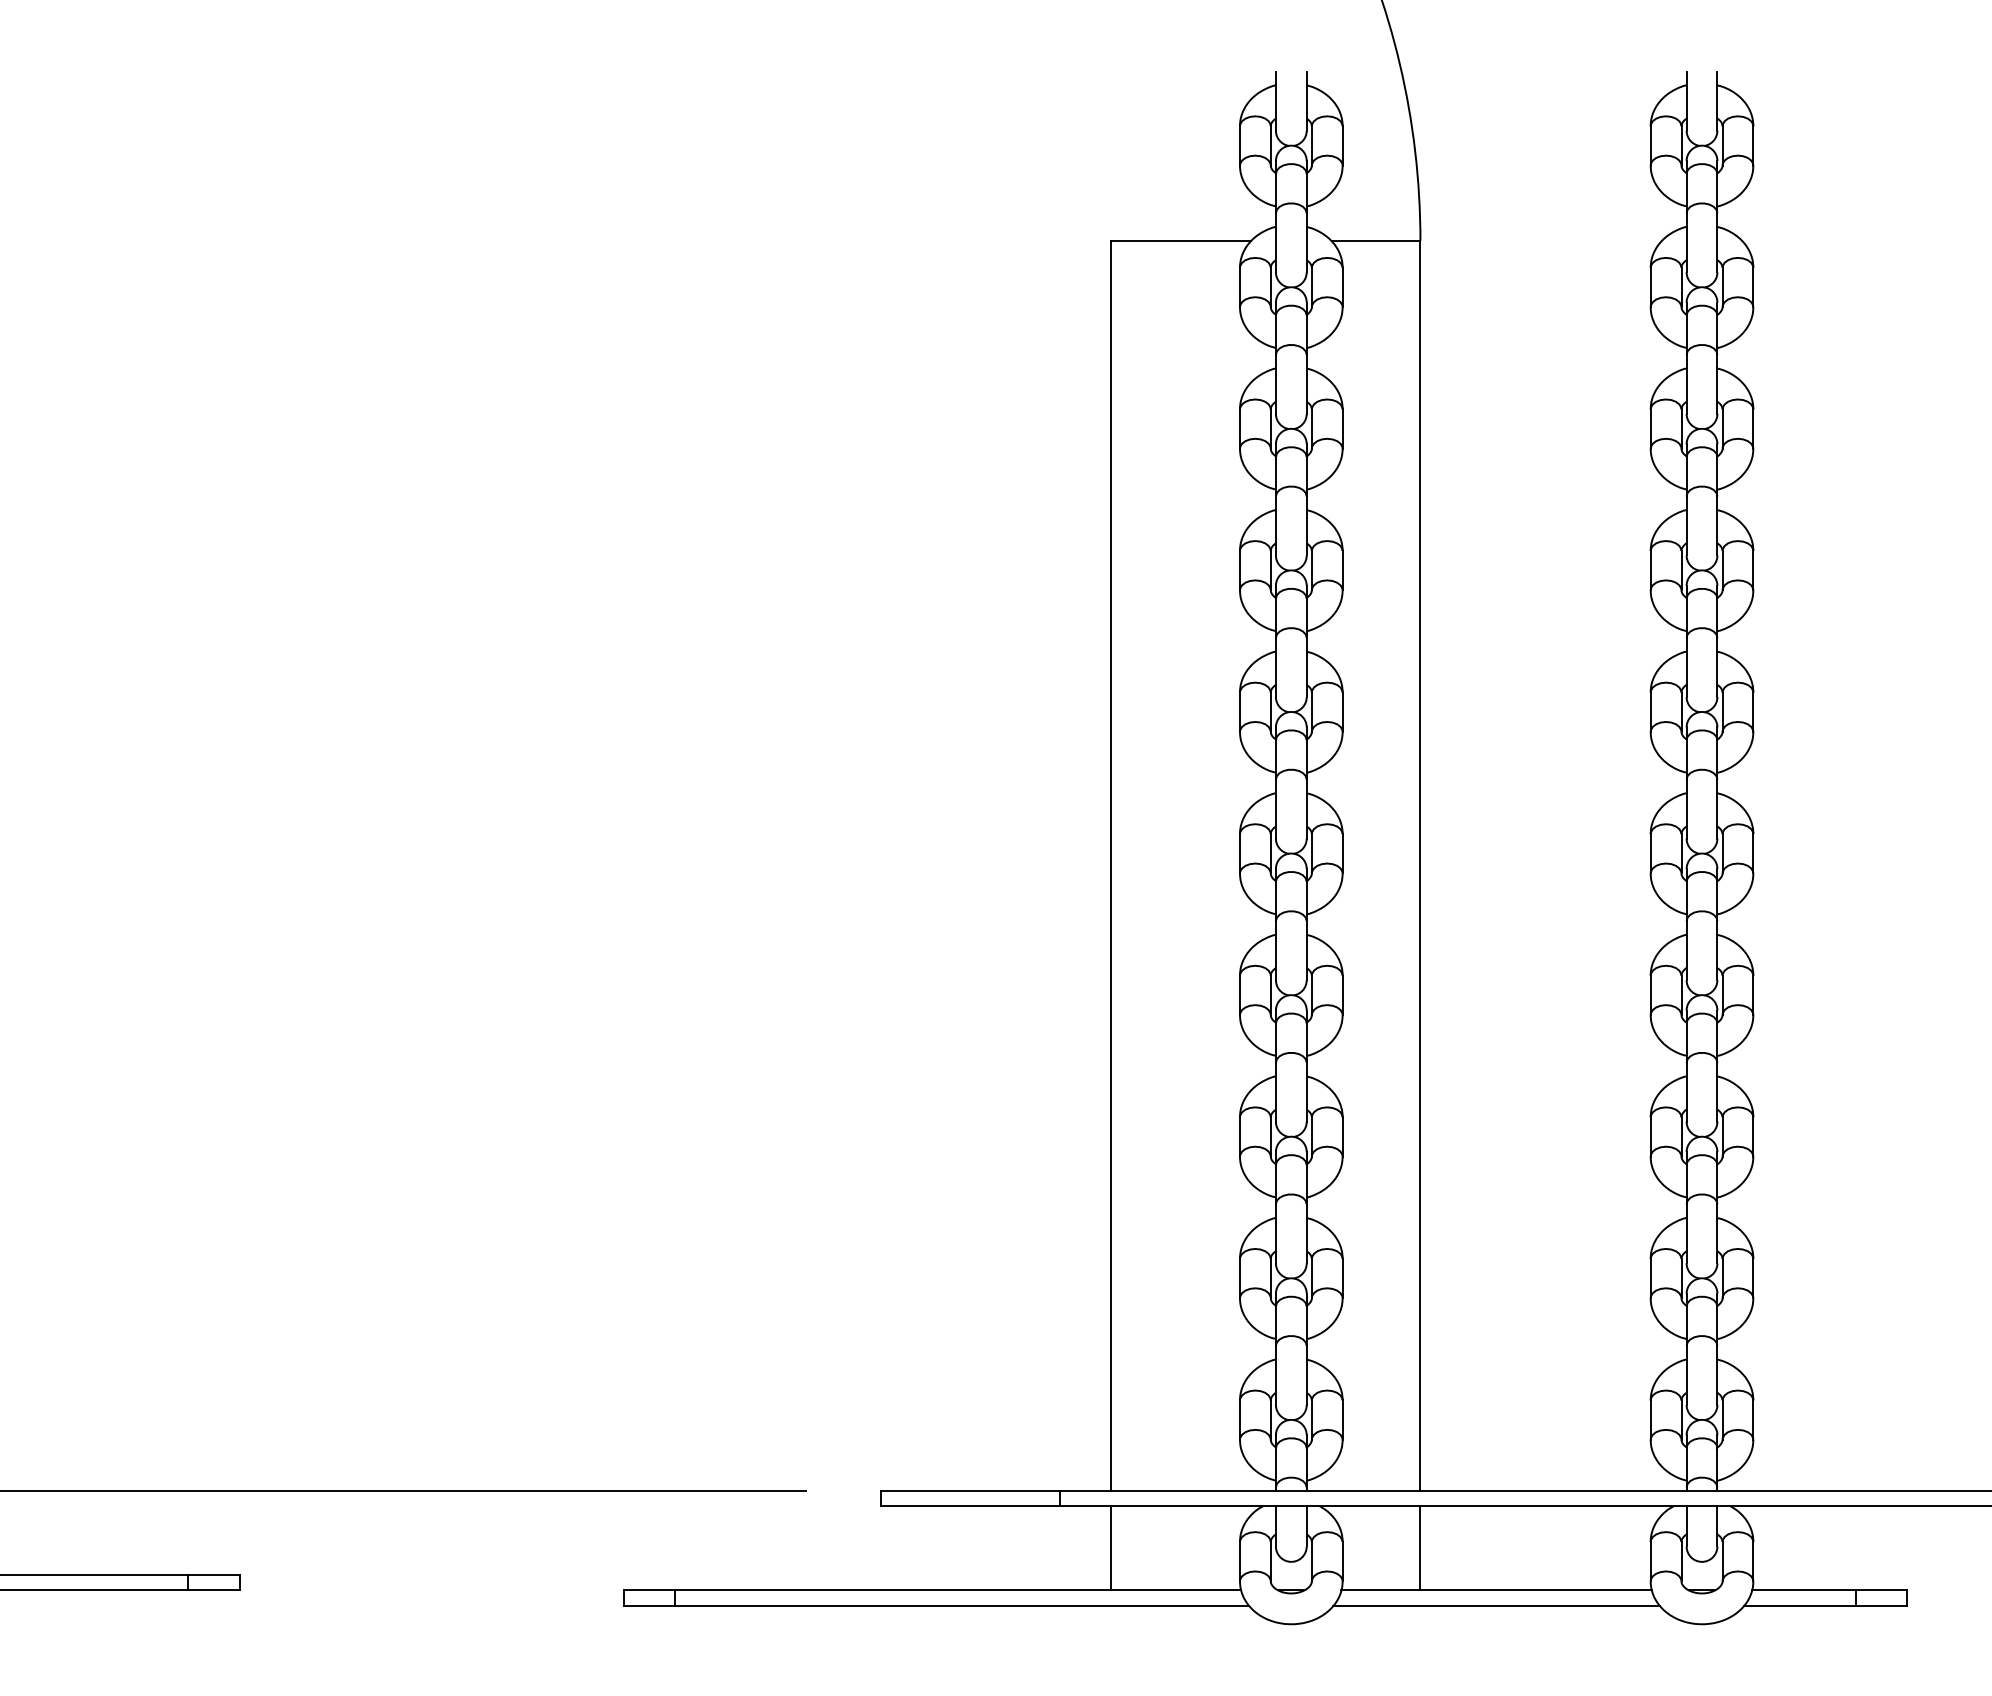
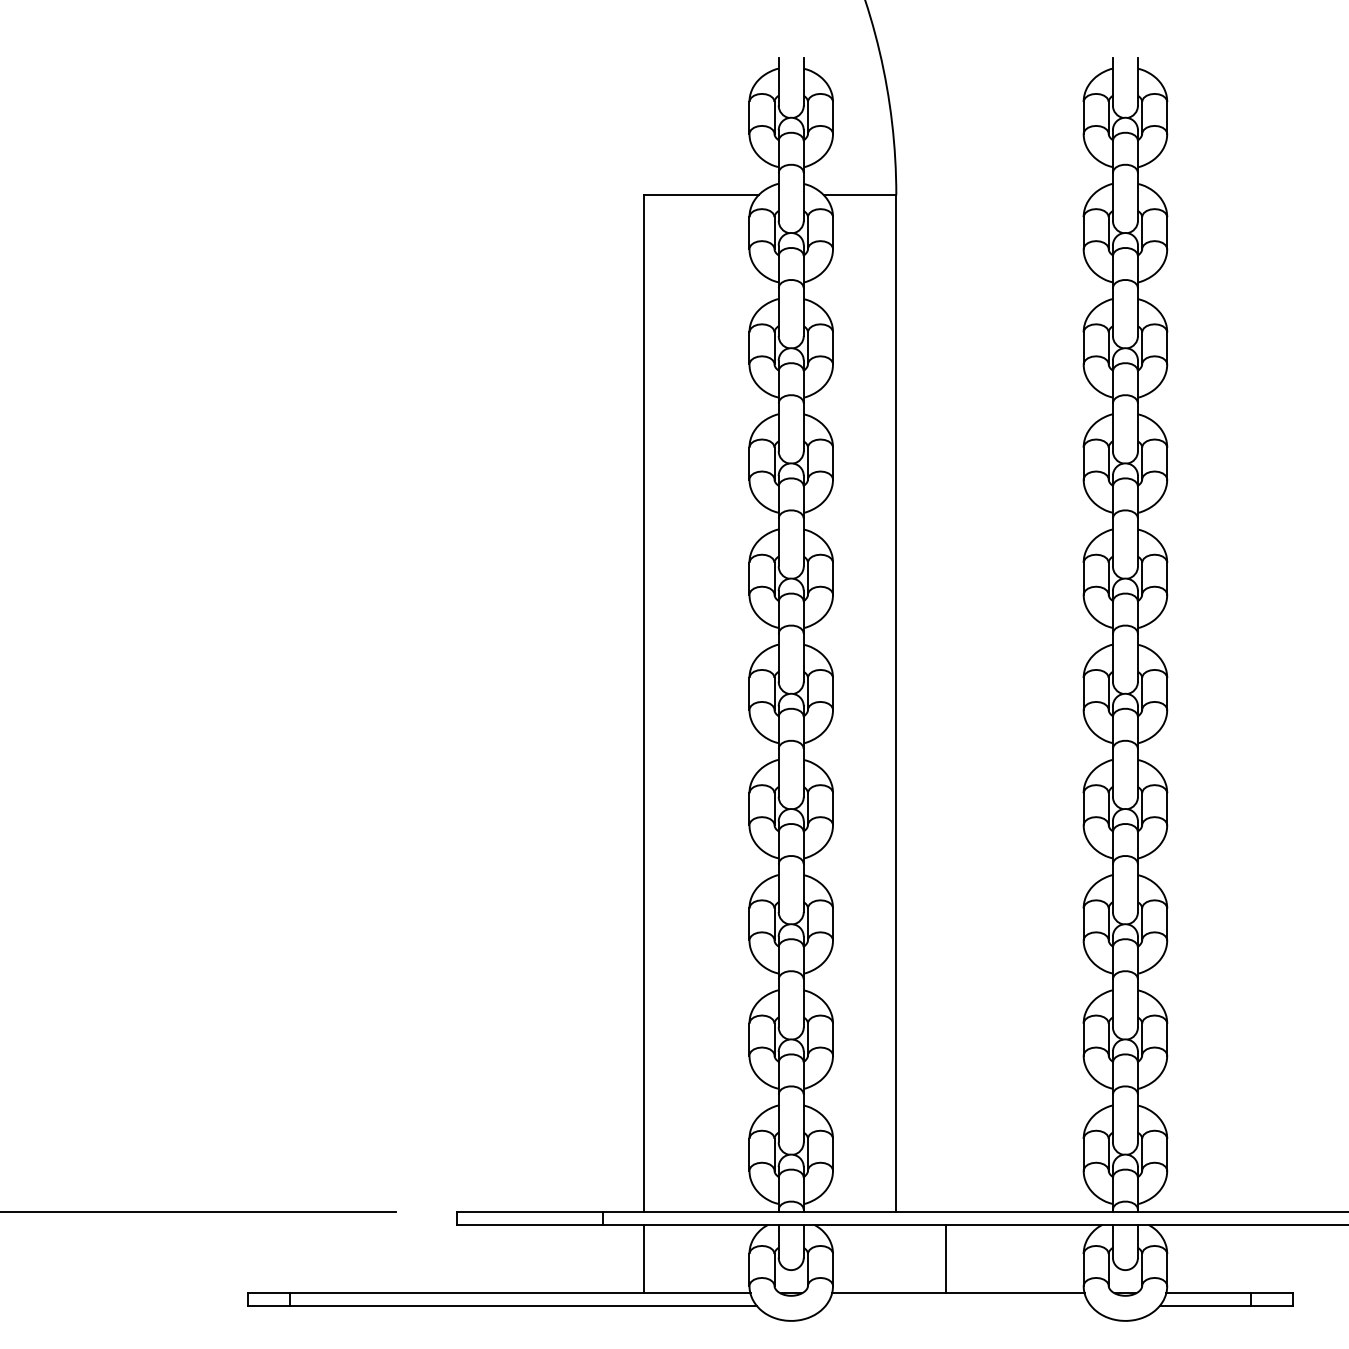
line: (1420, 1548) -> (946, 1259), moved
line: (1496, 1605) -> (958, 1305), removed

